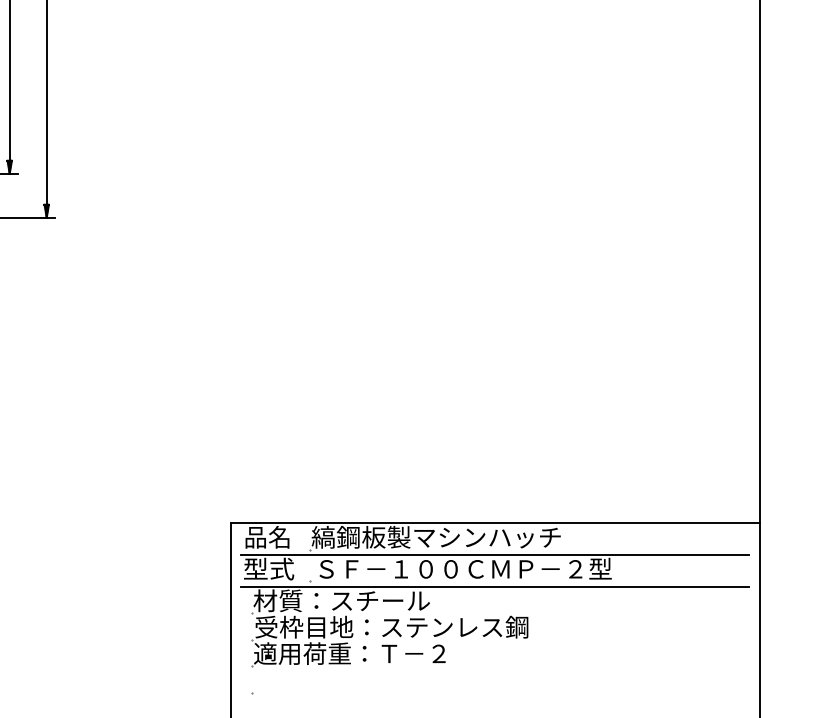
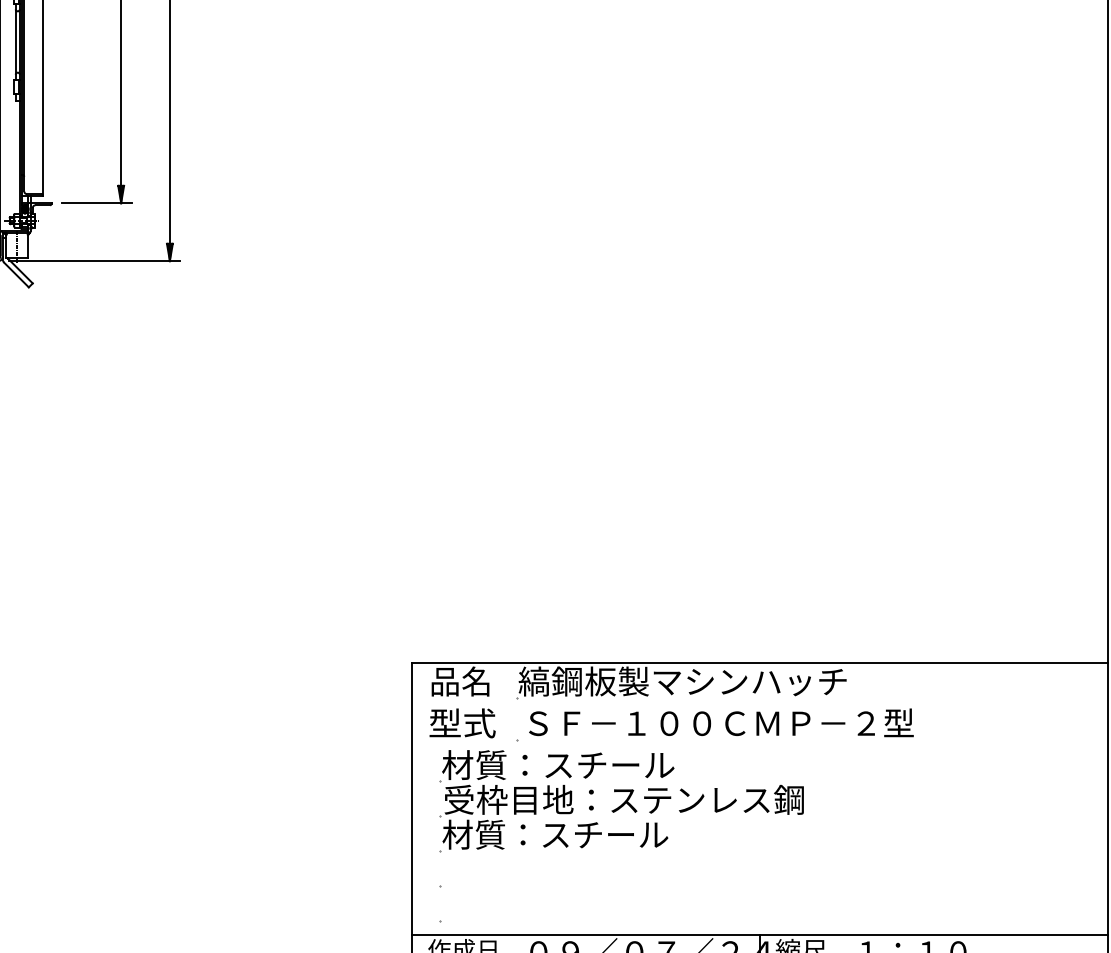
line: (495, 554) -> (760, 704), removed
line: (495, 586) -> (760, 746), removed
text: (349, 653) -> (568, 834), 適用荷重：Ｔ－２ -> 材質：スチール

